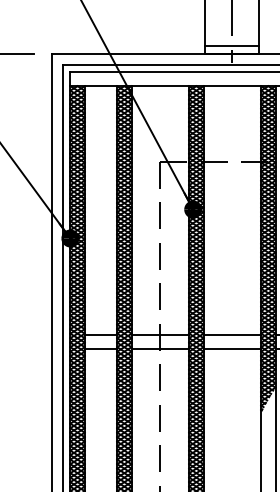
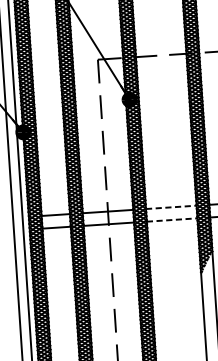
line: (232, 334) -> (171, 207), solid -> dashed
line: (232, 348) -> (172, 219), solid -> dashed

